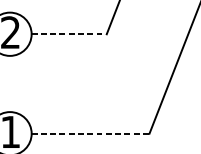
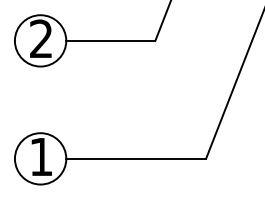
line: (68, 33) -> (110, 40), dashed -> solid
line: (90, 133) -> (136, 158), dashed -> solid

